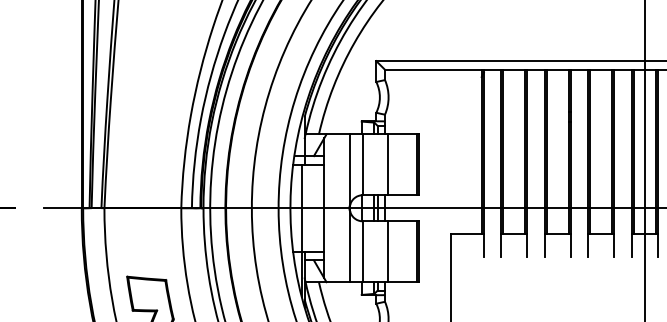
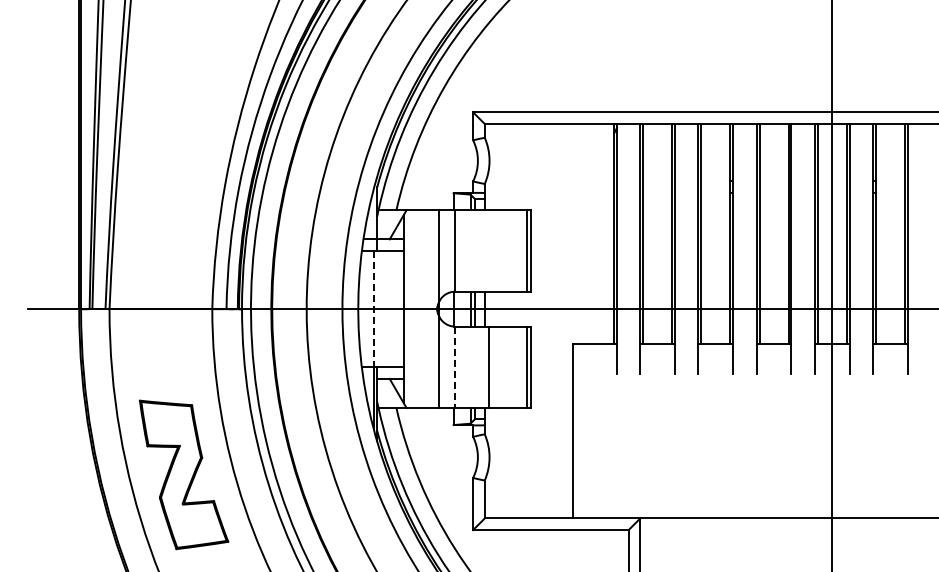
line: (388, 164) -> (489, 250), removed
line: (302, 208) -> (374, 309), solid -> dashed
line: (363, 251) -> (455, 367), solid -> dashed

